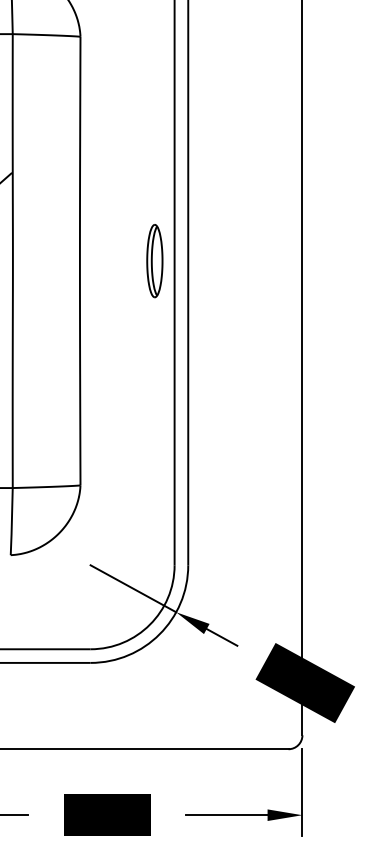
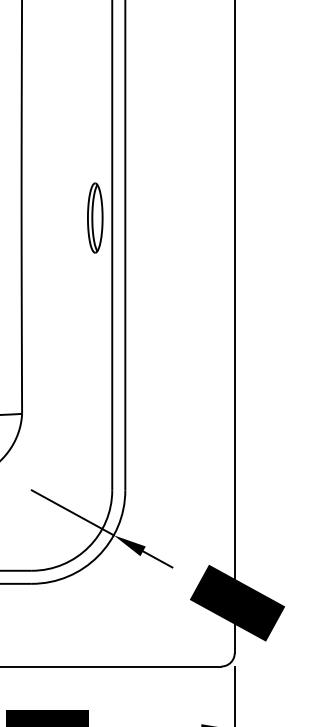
part: (154, 261) -> (94, 218), moved

